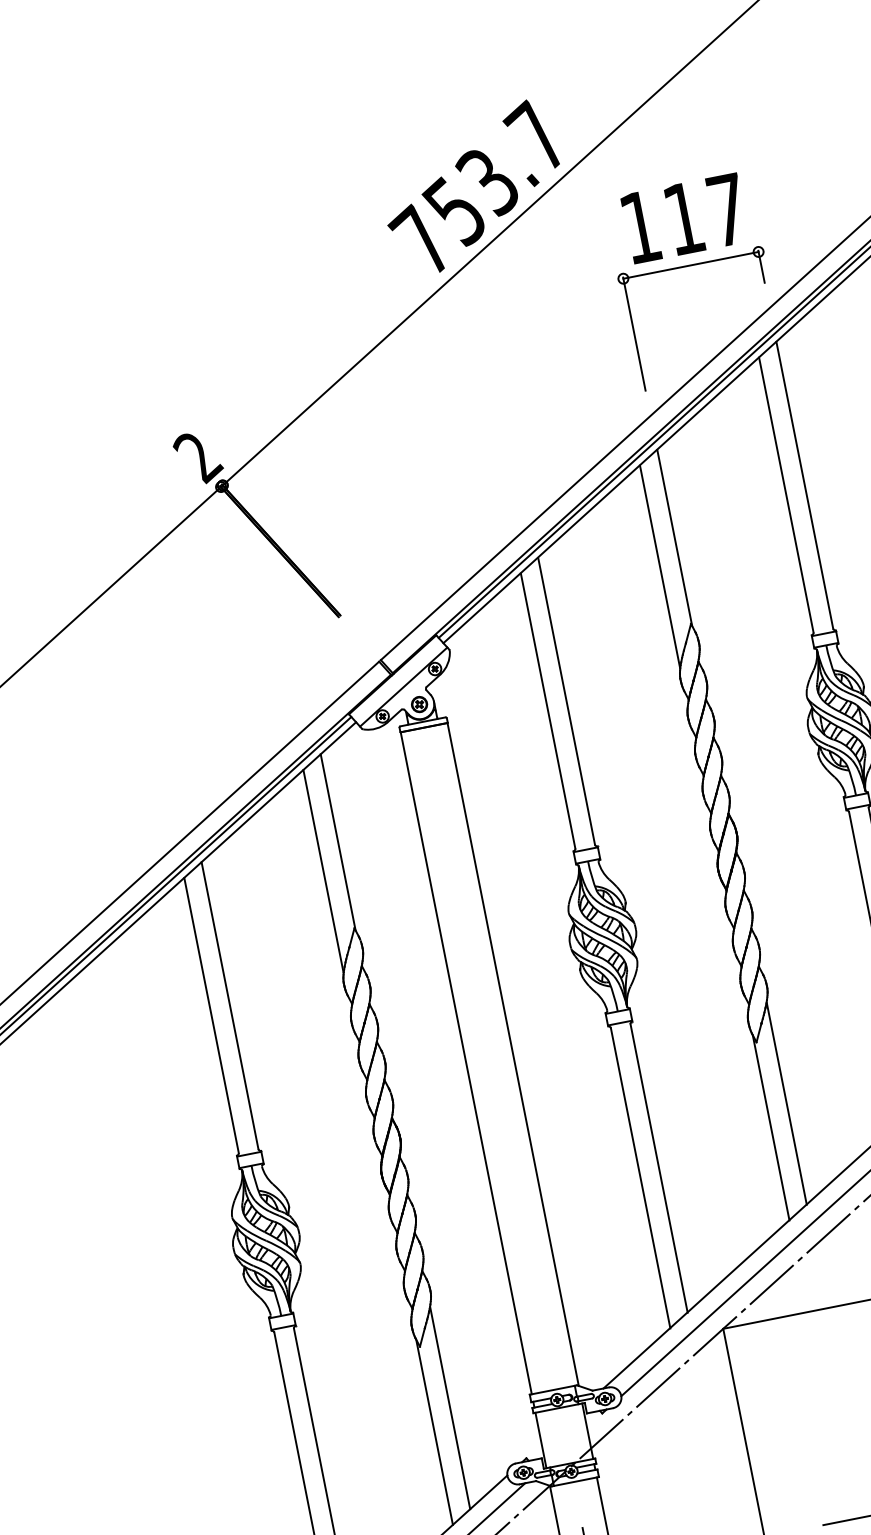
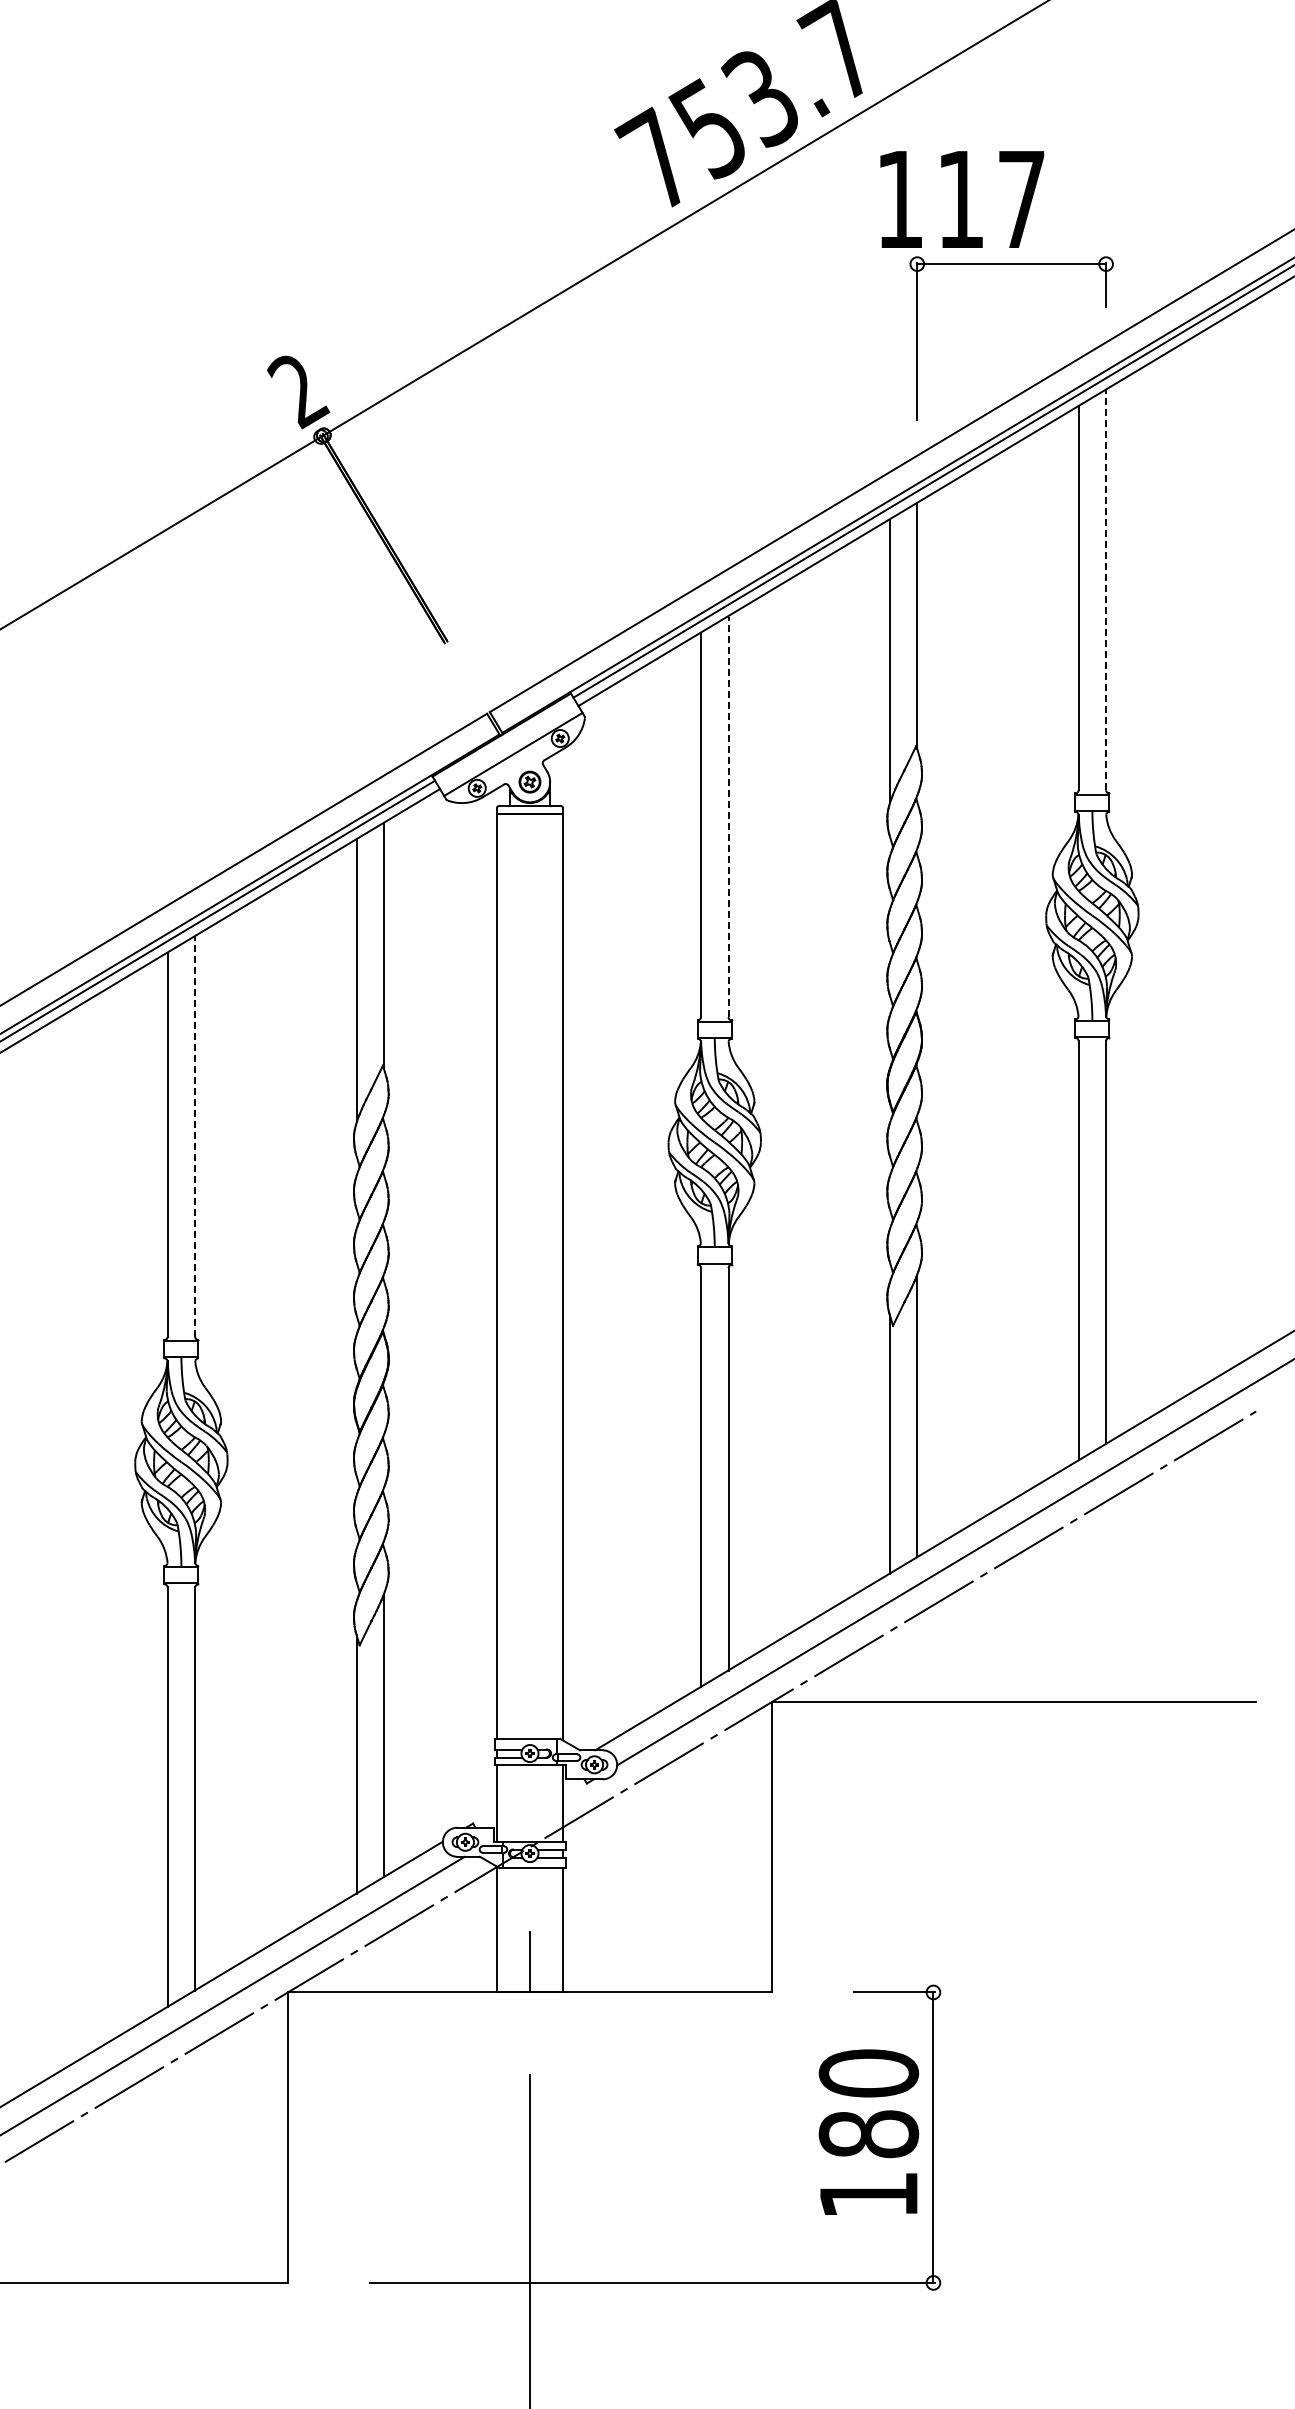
text: (685, 218) -> (962, 199), moved
line: (805, 484) -> (1106, 589), solid -> dashed
line: (566, 700) -> (728, 816), solid -> dashed
line: (230, 1004) -> (195, 1135), solid -> dashed

